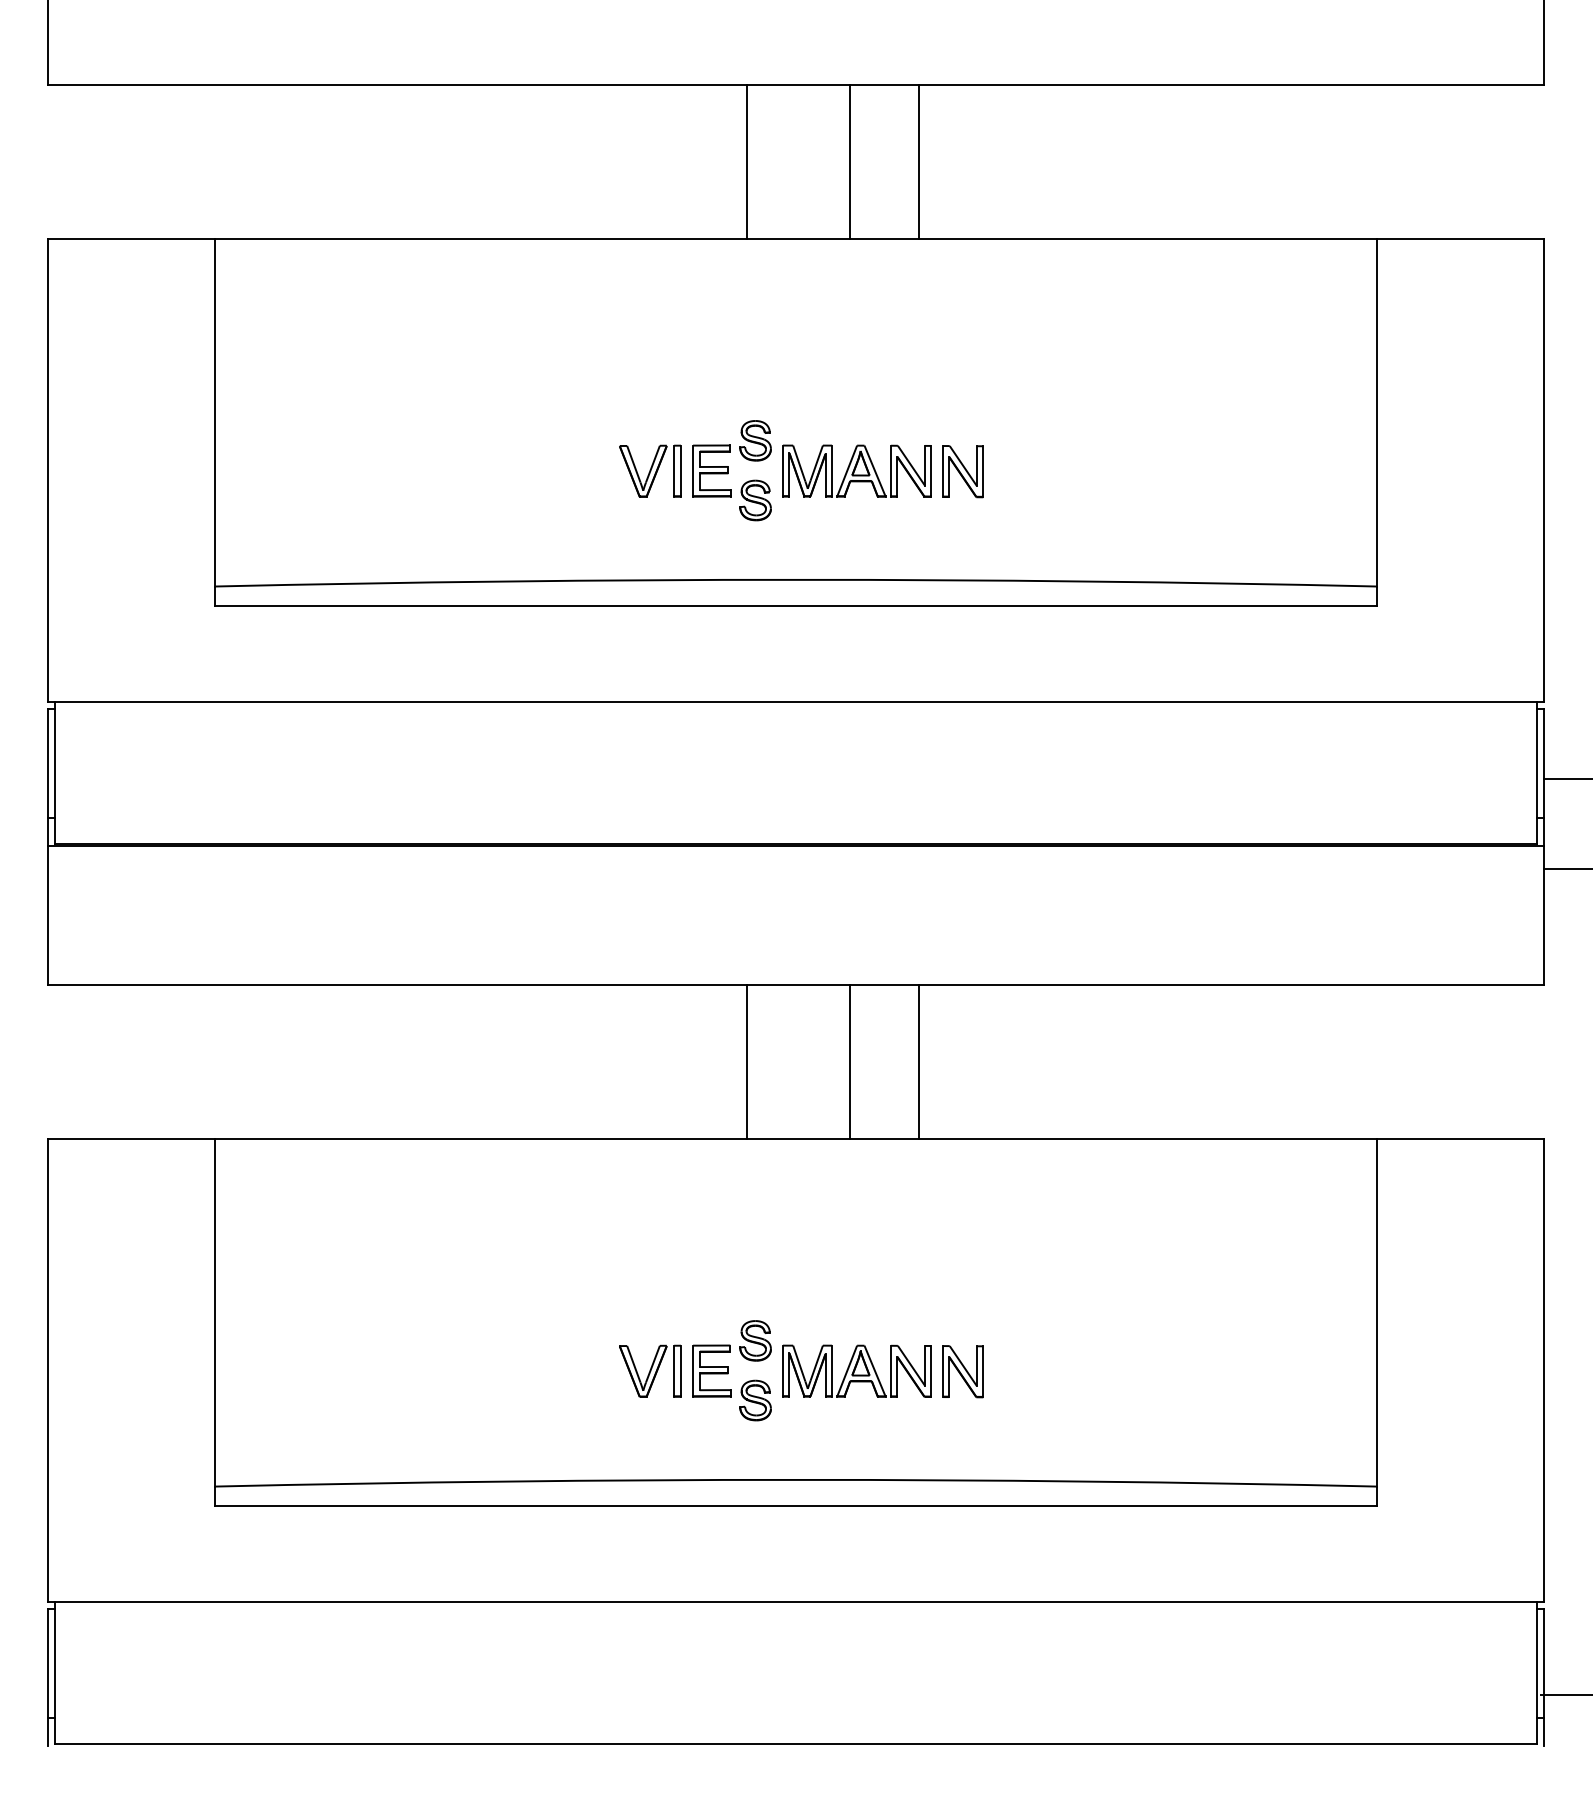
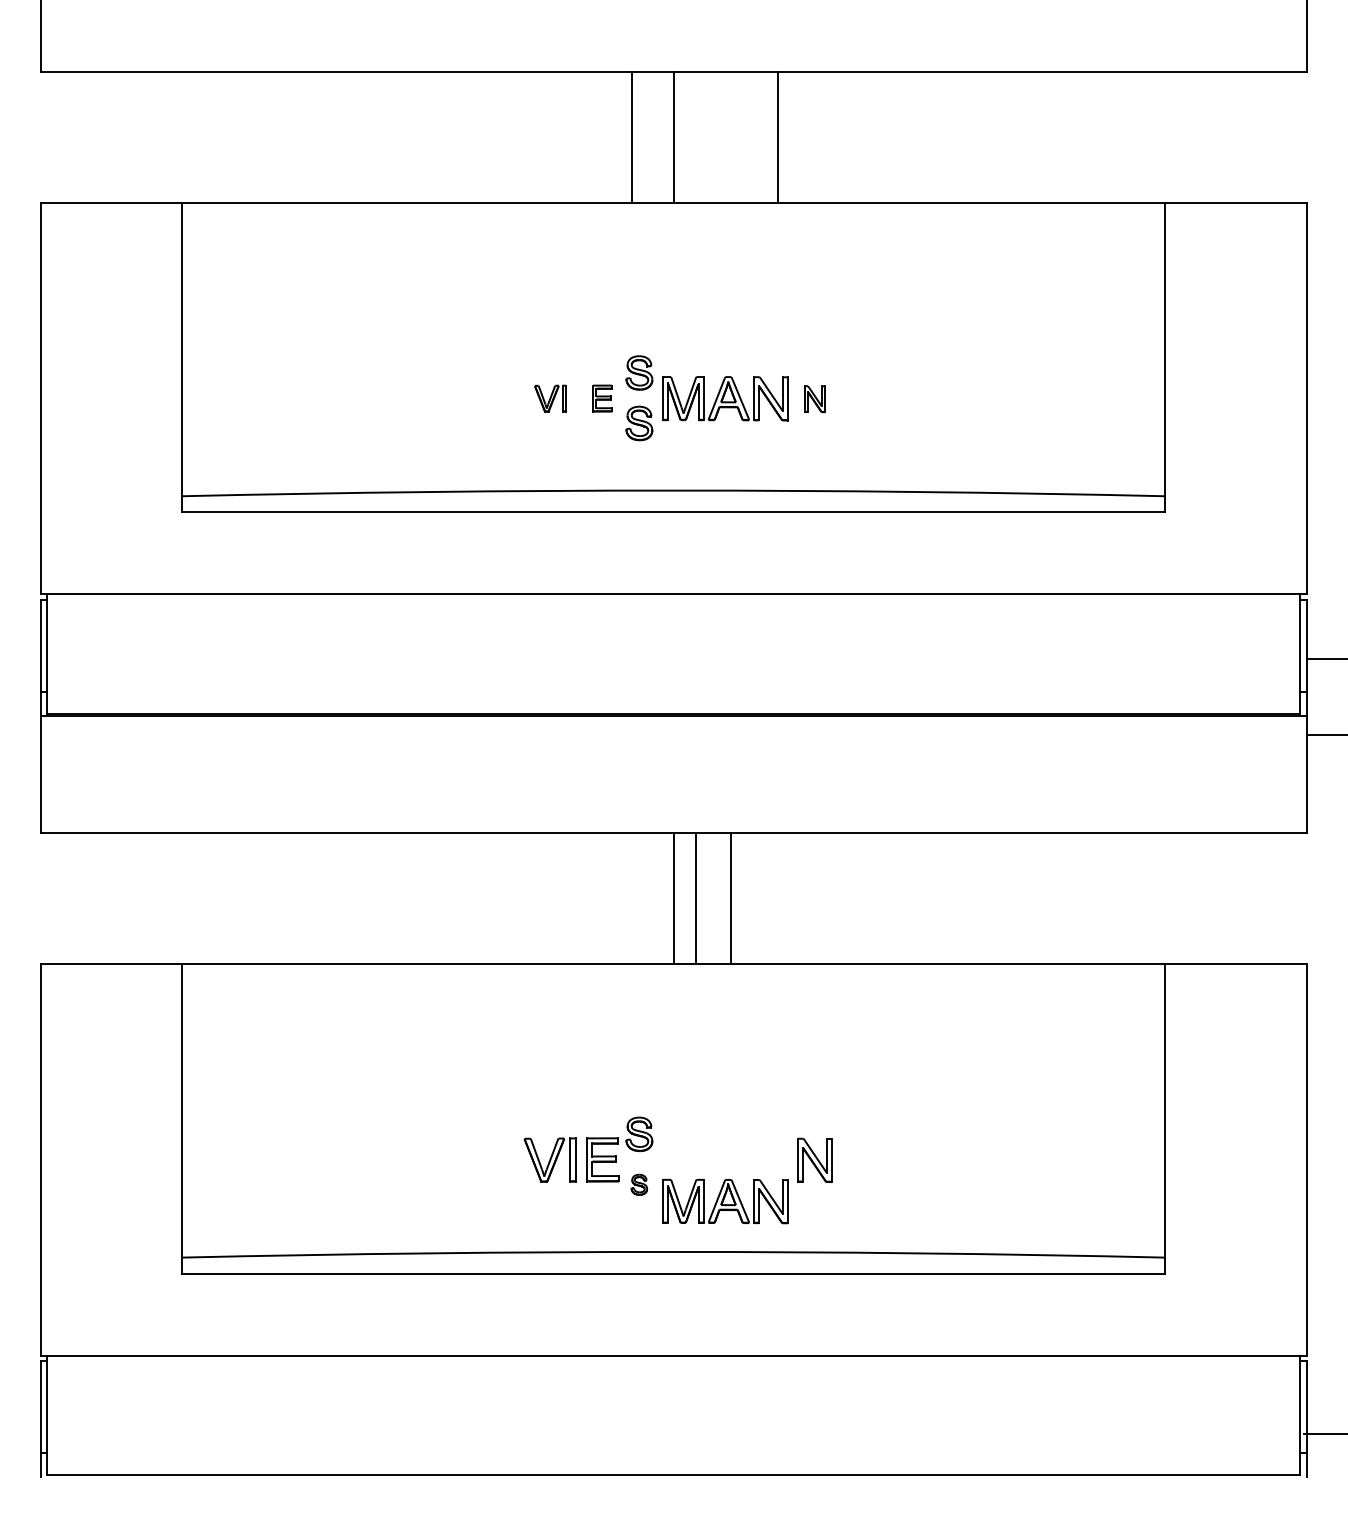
line: (849, 162) -> (674, 137), moved
part: (650, 470) -> (550, 398), size x0.6
part: (711, 470) -> (602, 398), size x0.6
part: (962, 471) -> (814, 398), size x0.6
line: (747, 1062) -> (695, 898), moved
line: (849, 1062) -> (673, 898), moved
line: (919, 1062) -> (730, 898), moved
part: (856, 1370) -> (724, 1200), moved
part: (755, 1400) -> (639, 1184), size x0.6

